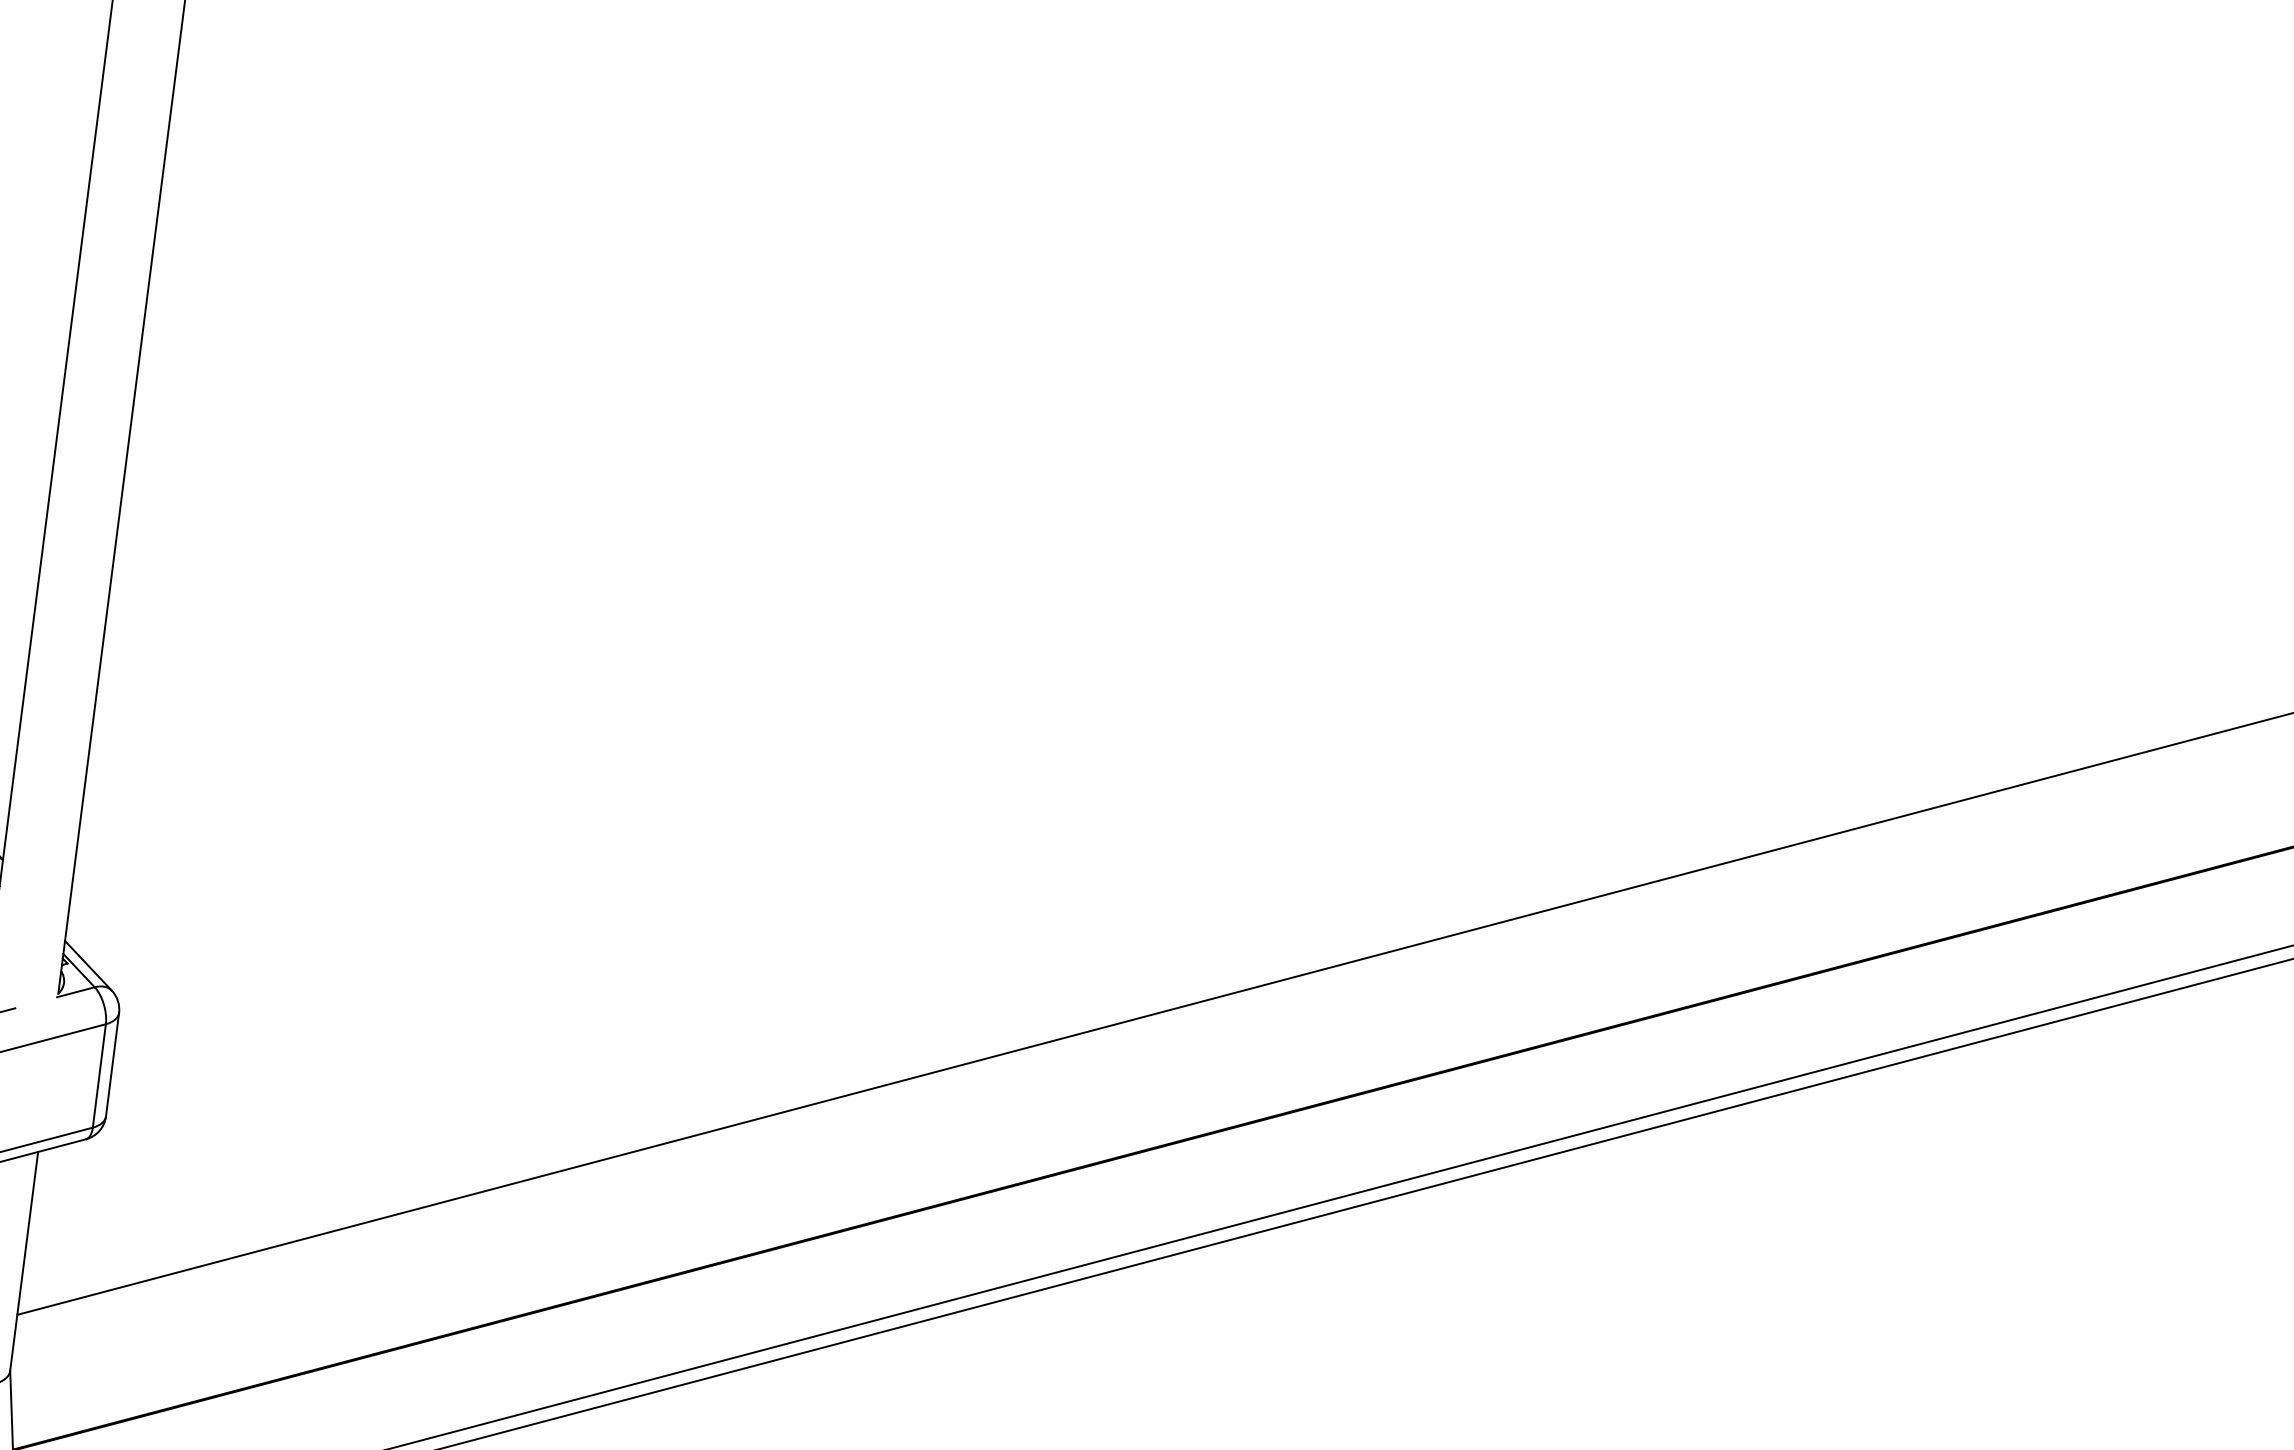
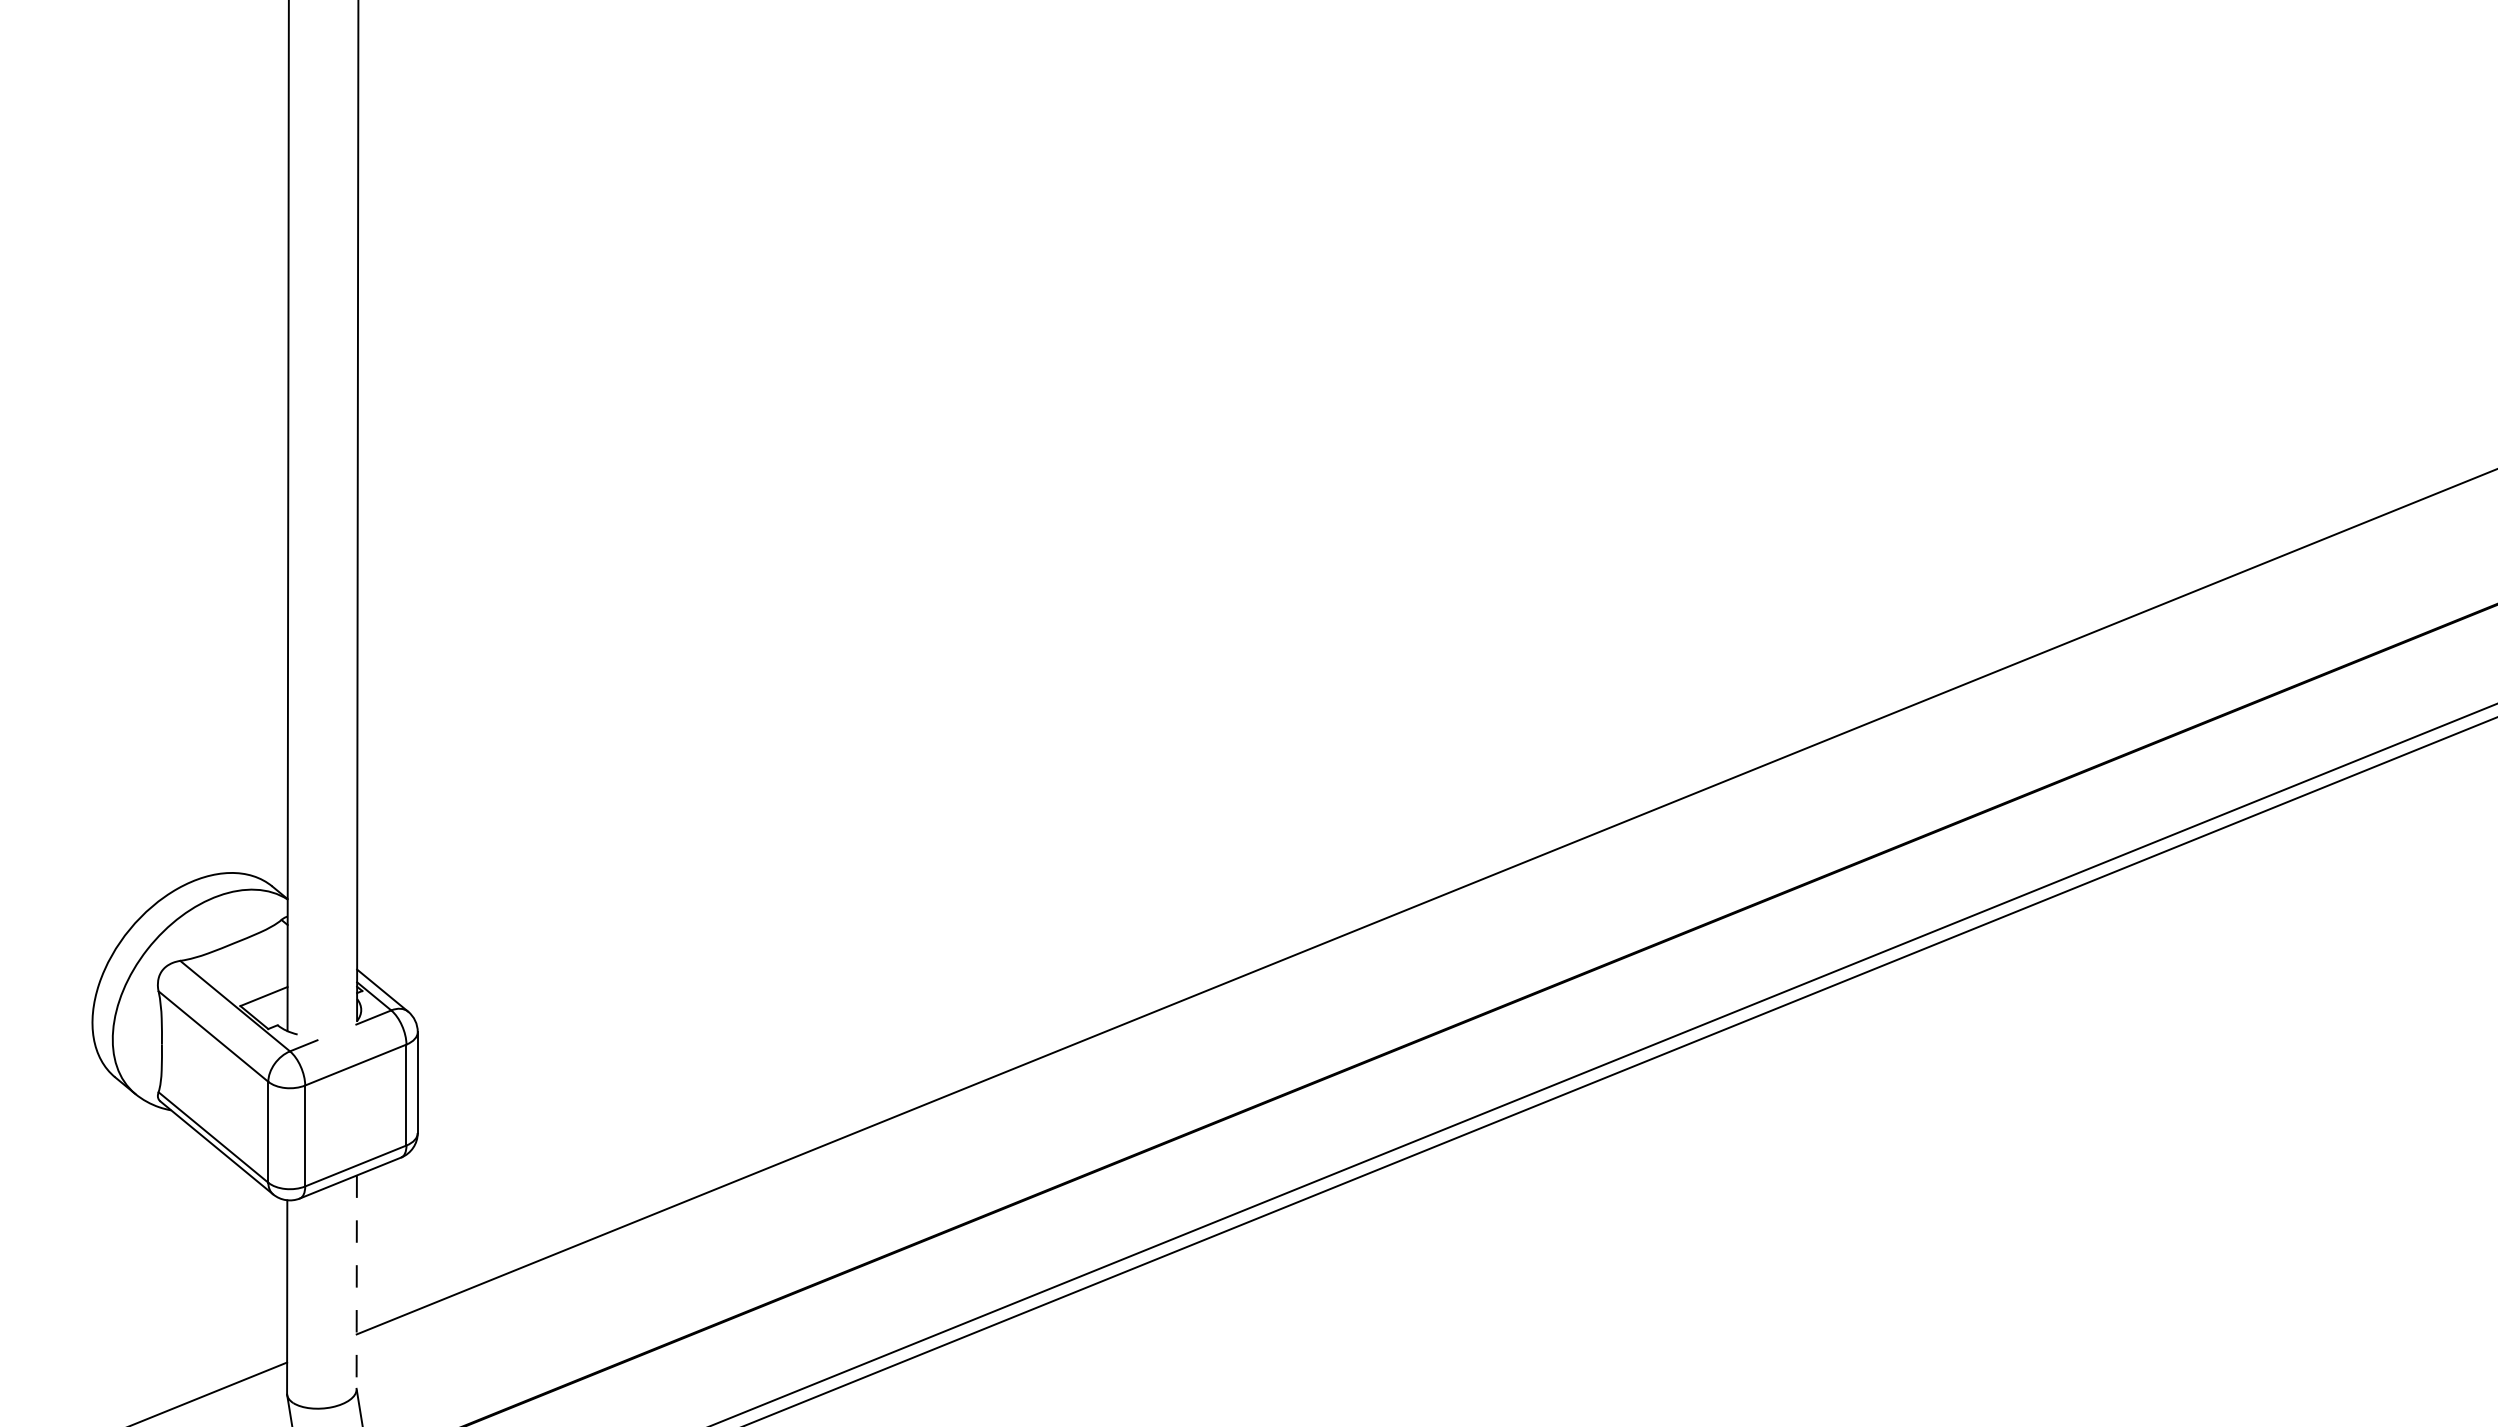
line: (23, 1261) -> (356, 1282), solid -> dashed

